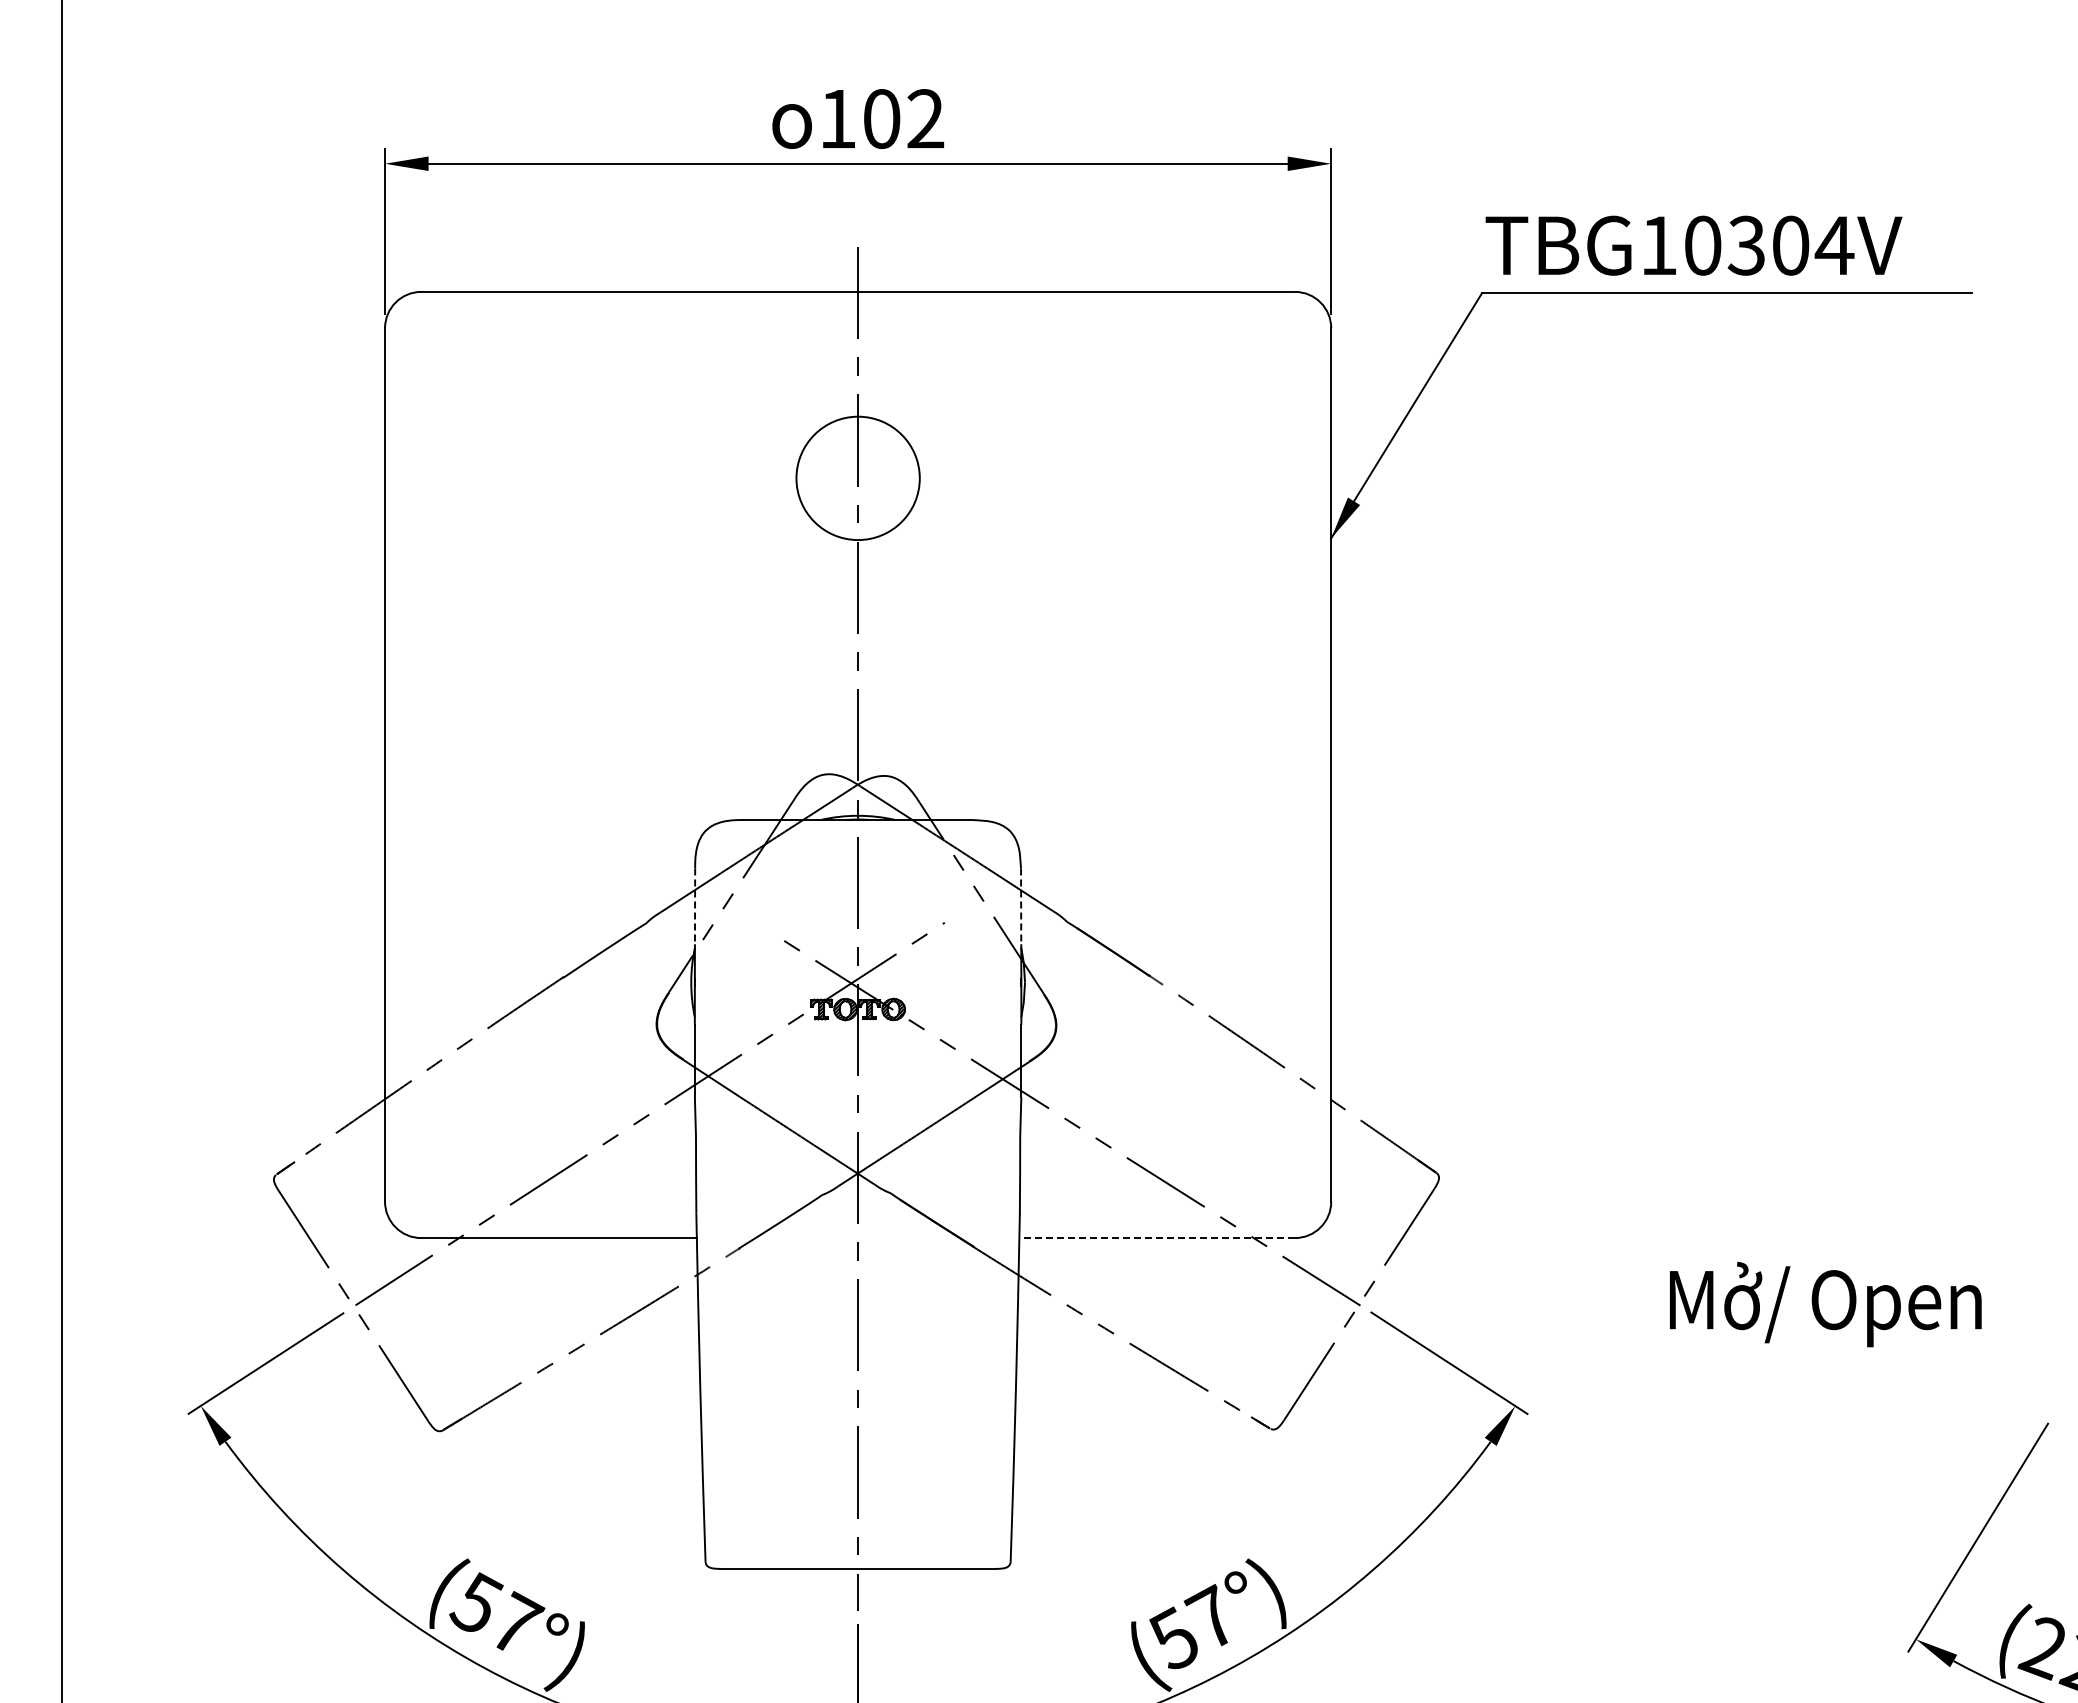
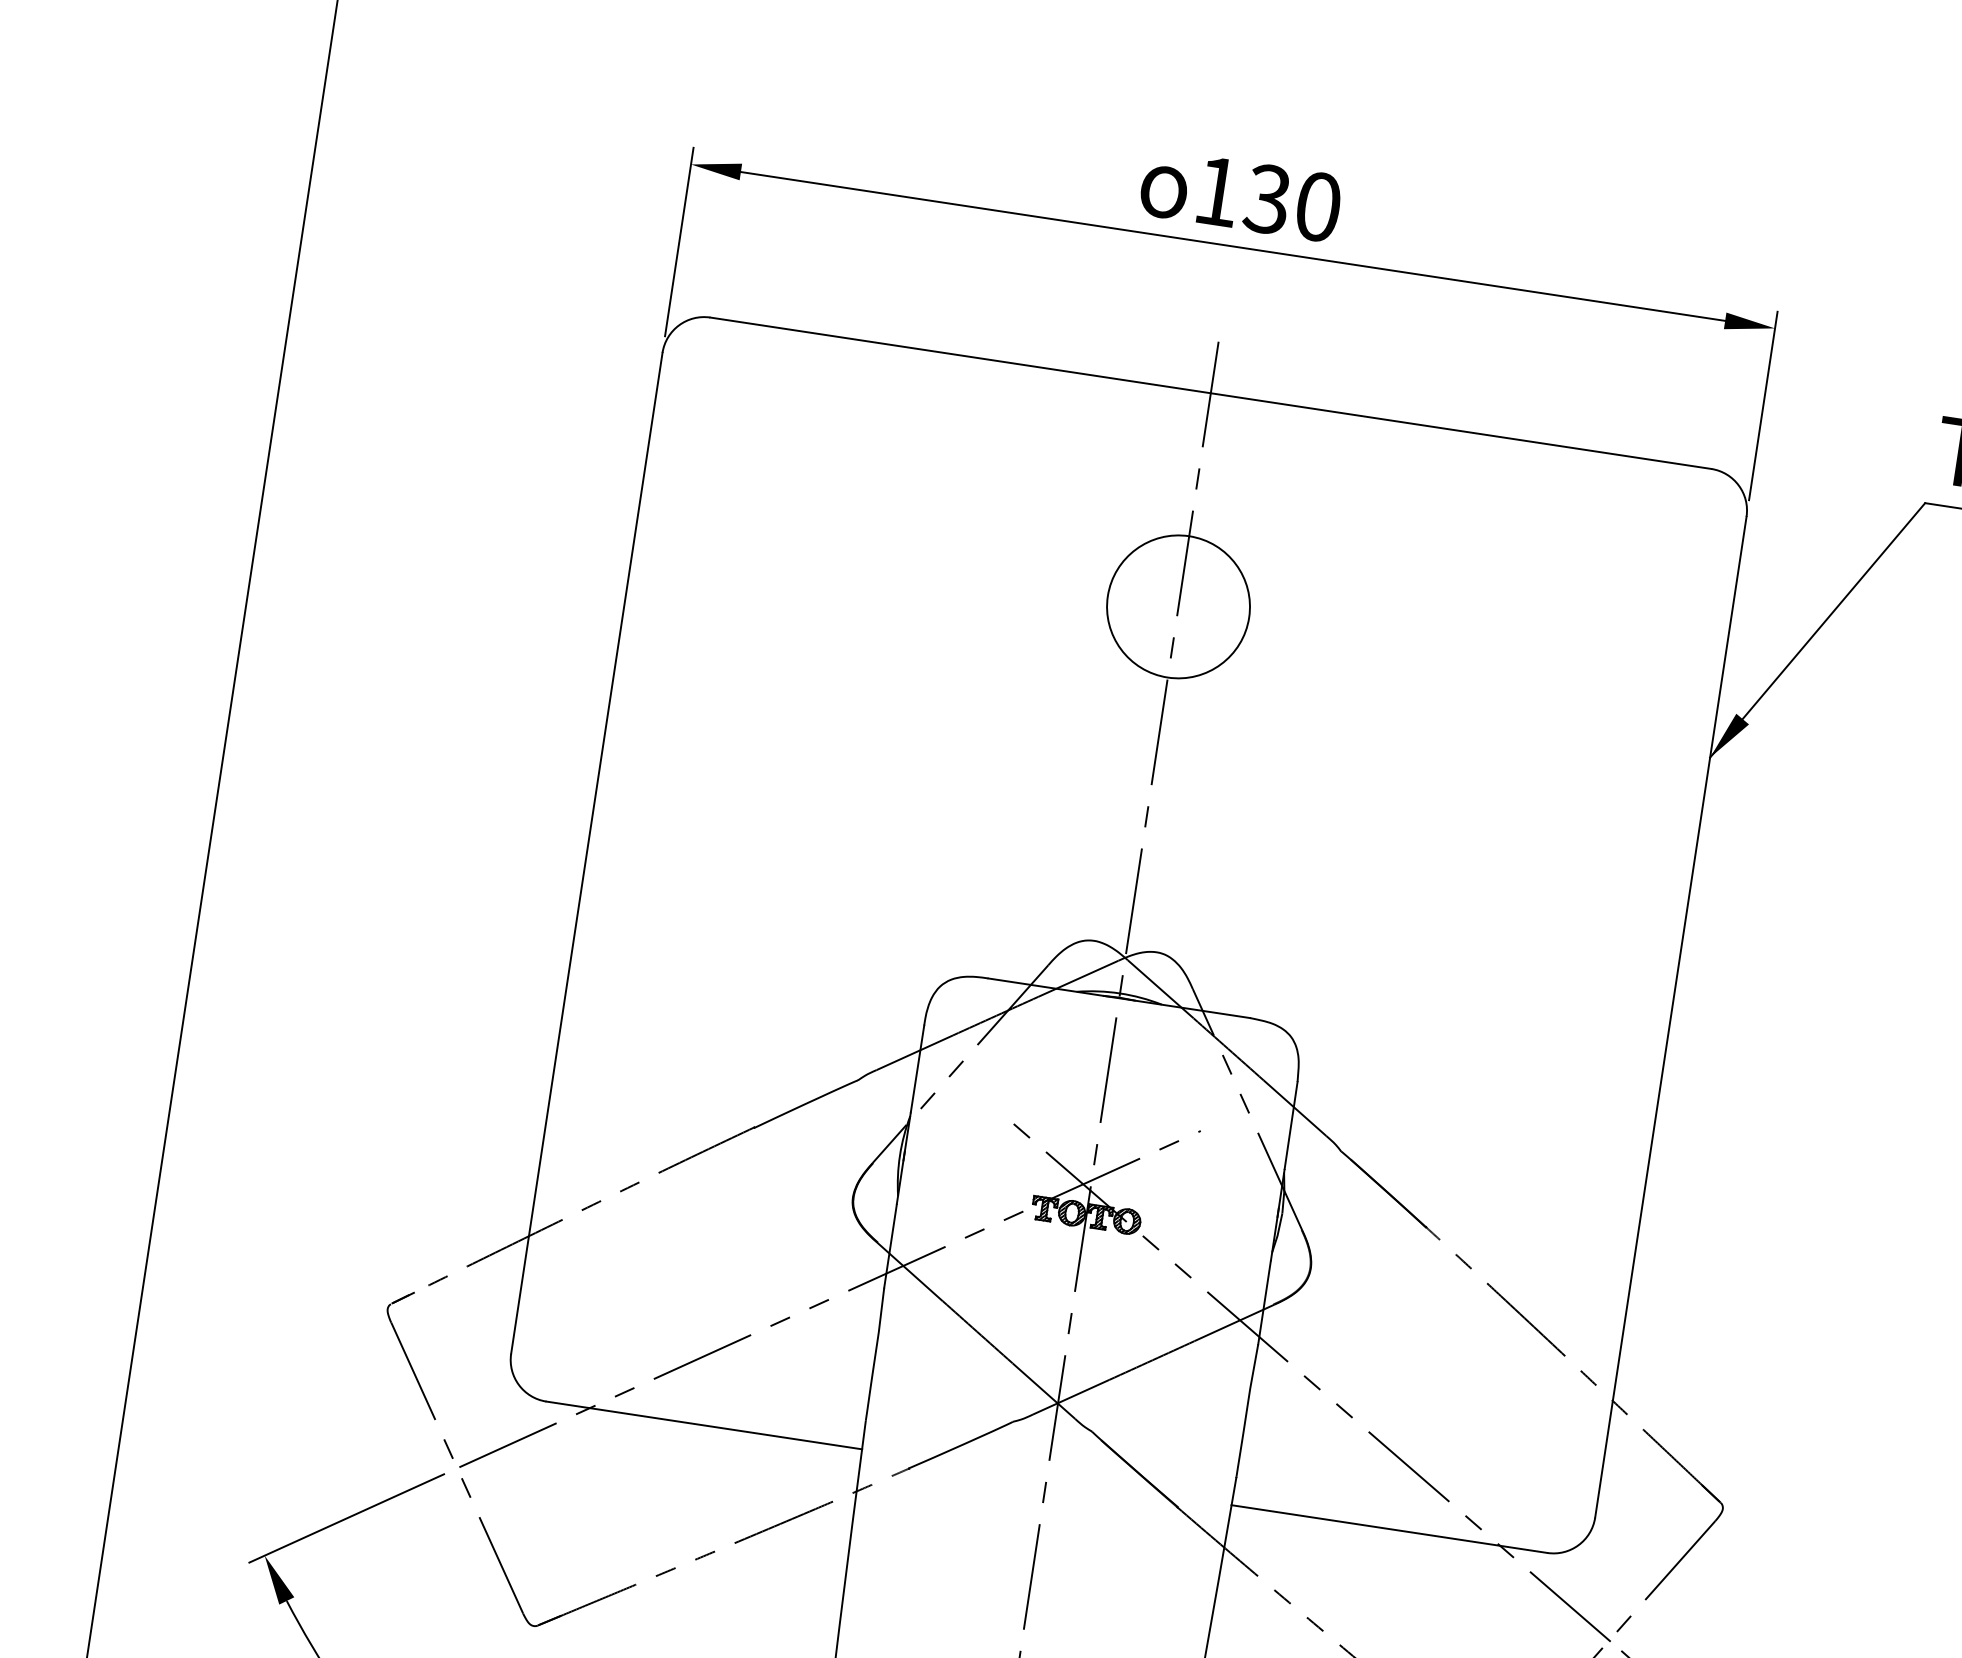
text: (903, 119) -> (1292, 203), 102 -> 130
line: (695, 906) -> (918, 1069), dashed -> solid
line: (1021, 906) -> (1291, 1125), dashed -> solid
line: (1157, 1238) -> (1389, 1529), dashed -> solid

